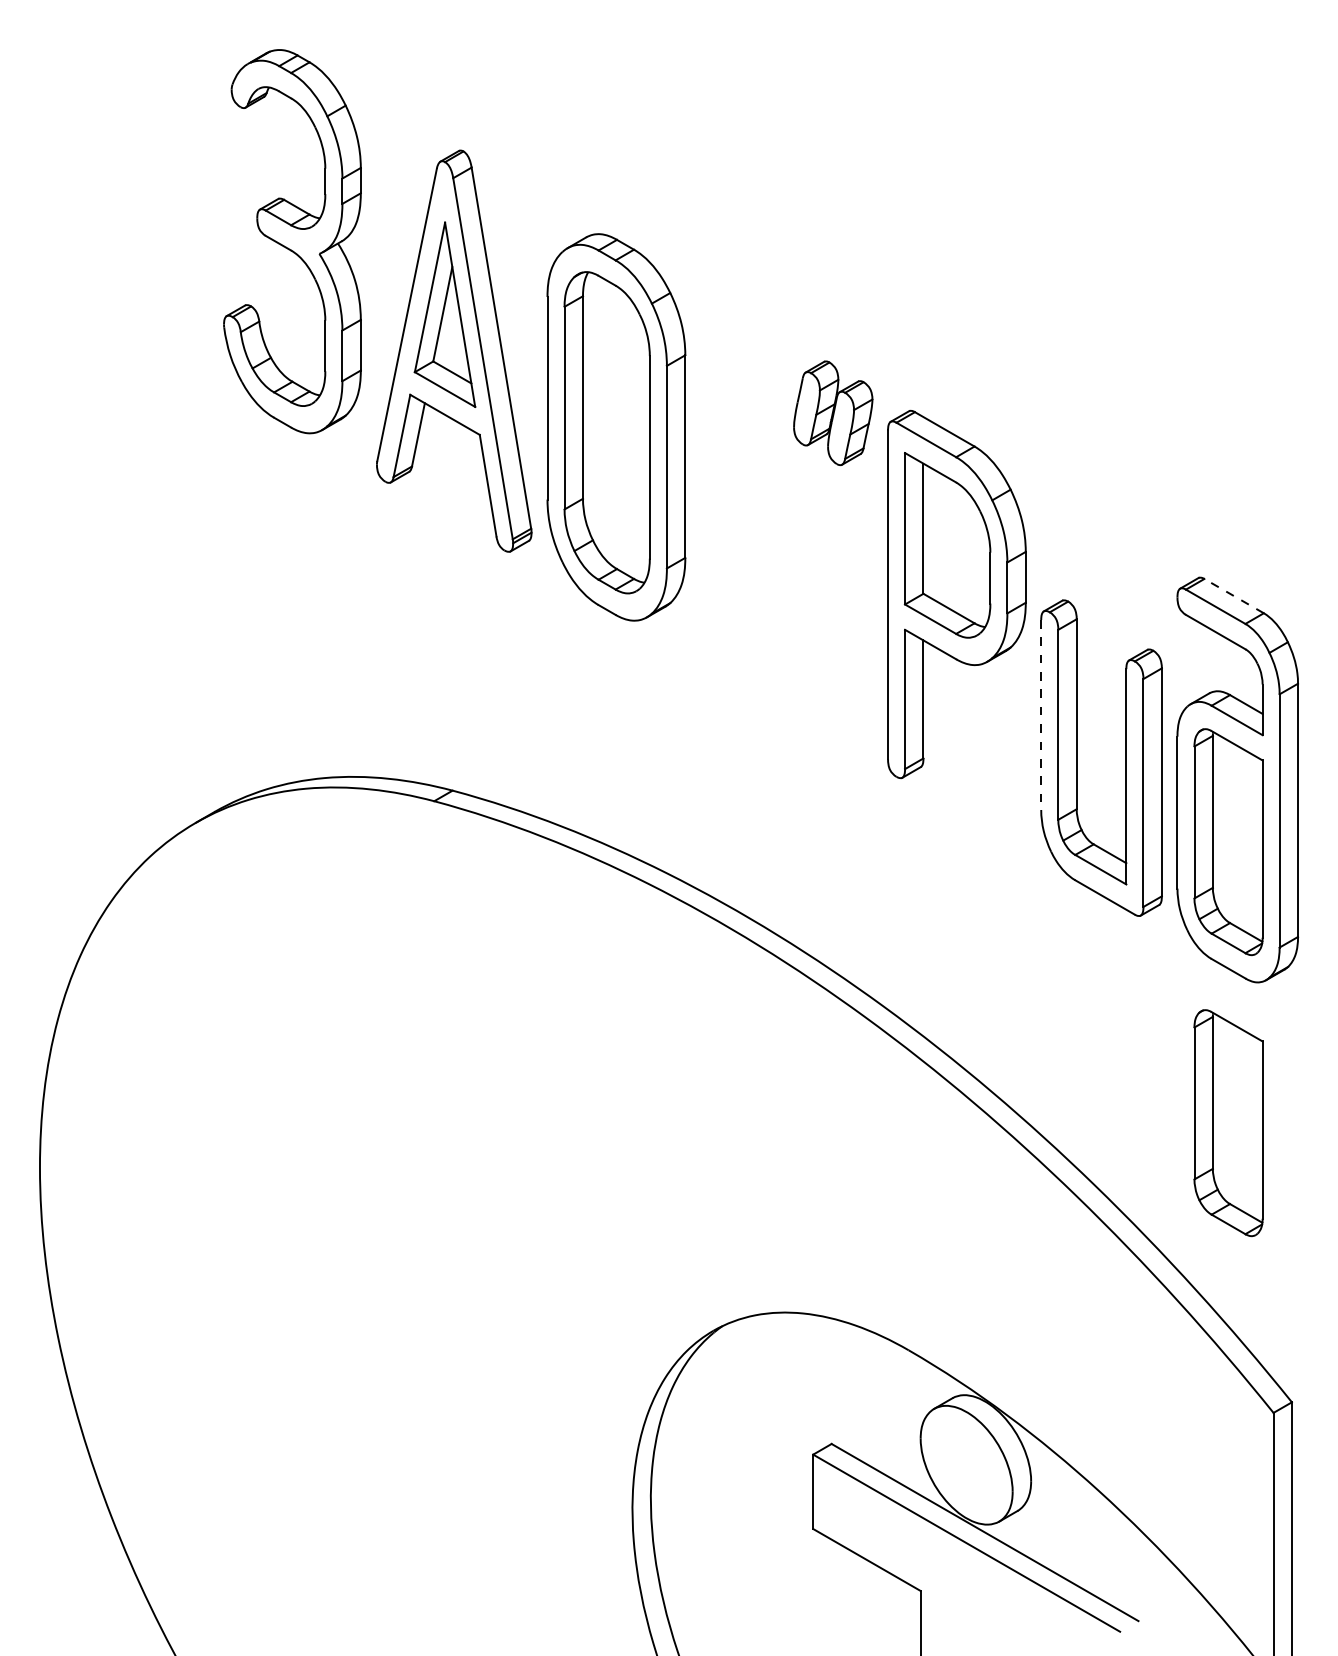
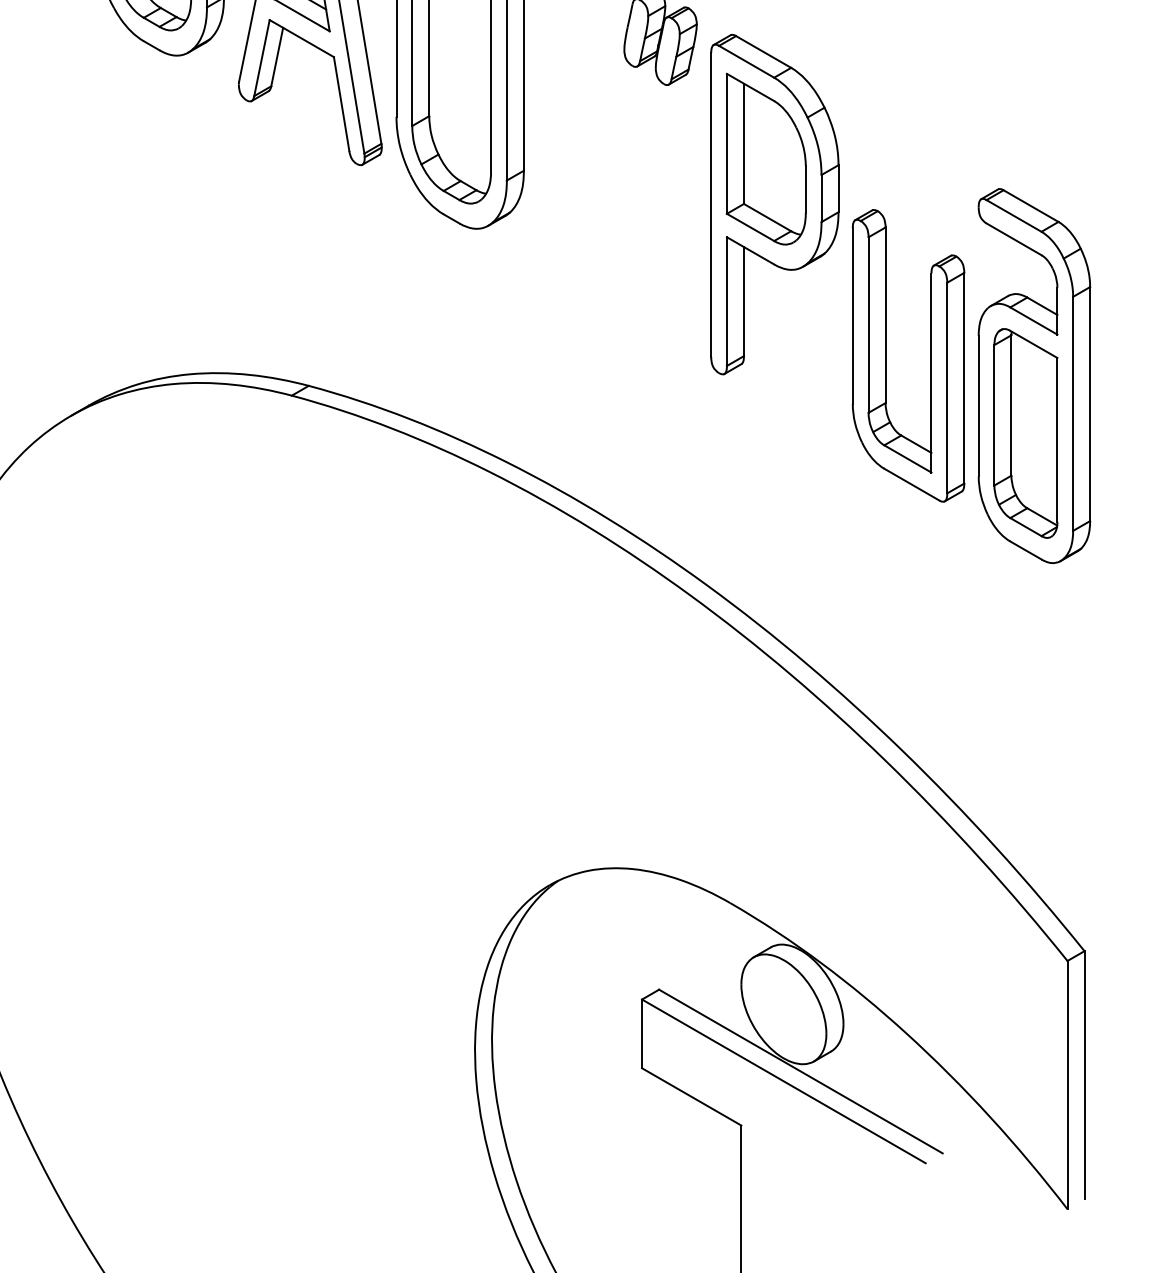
line: (1233, 595) -> (1030, 205), dashed -> solid
line: (1041, 715) -> (853, 316), dashed -> solid
part: (1228, 1123) -> (1025, 693), removed

